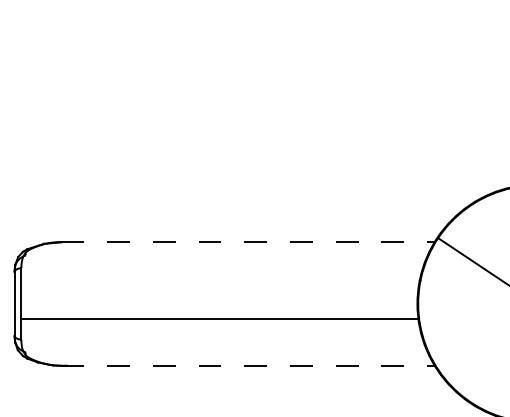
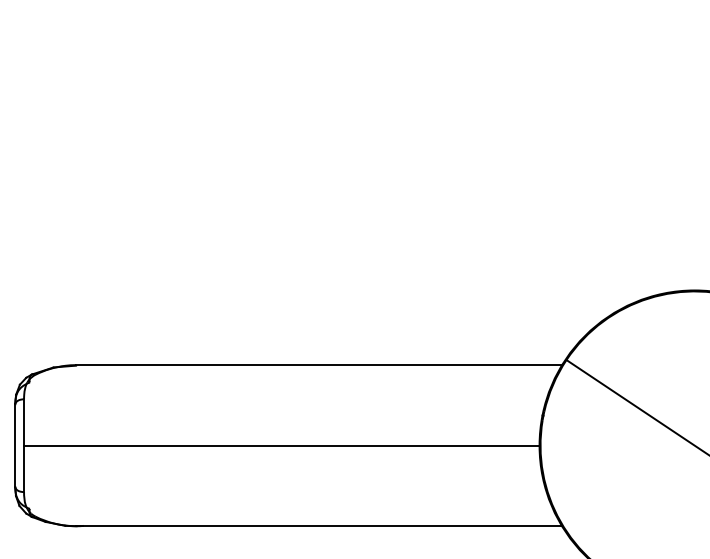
line: (248, 242) -> (319, 365), dashed -> solid
line: (219, 319) -> (281, 445), moved
line: (248, 365) -> (319, 526), dashed -> solid

